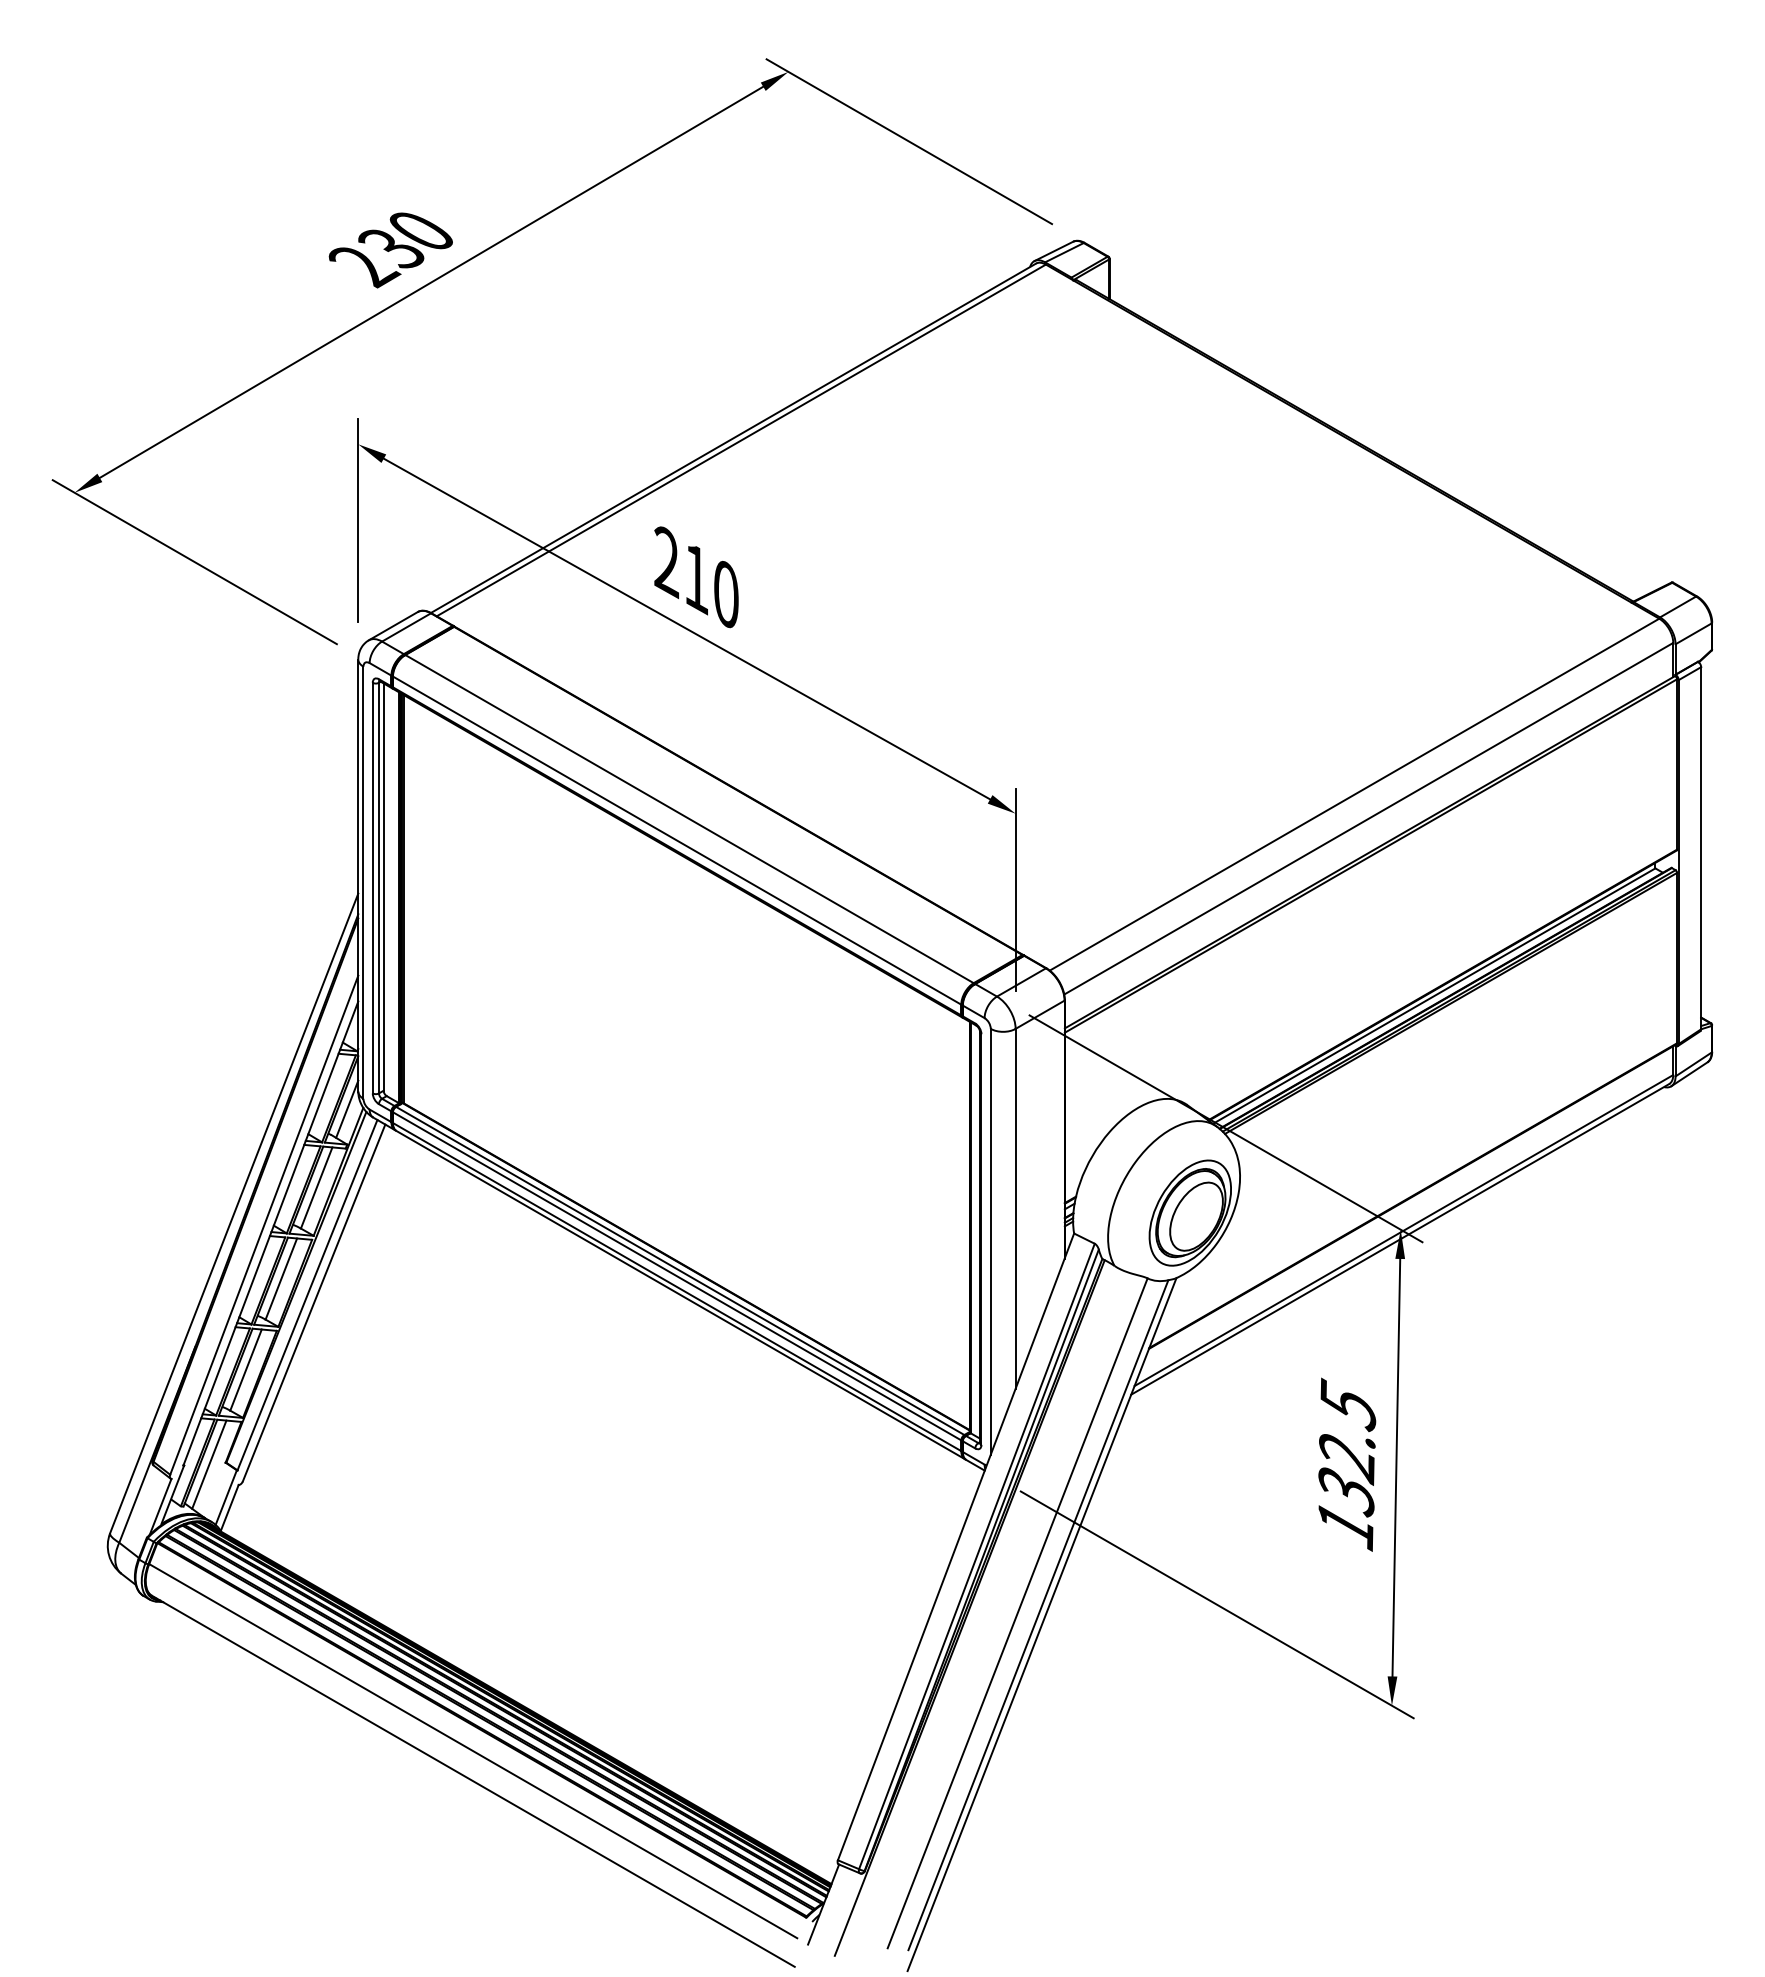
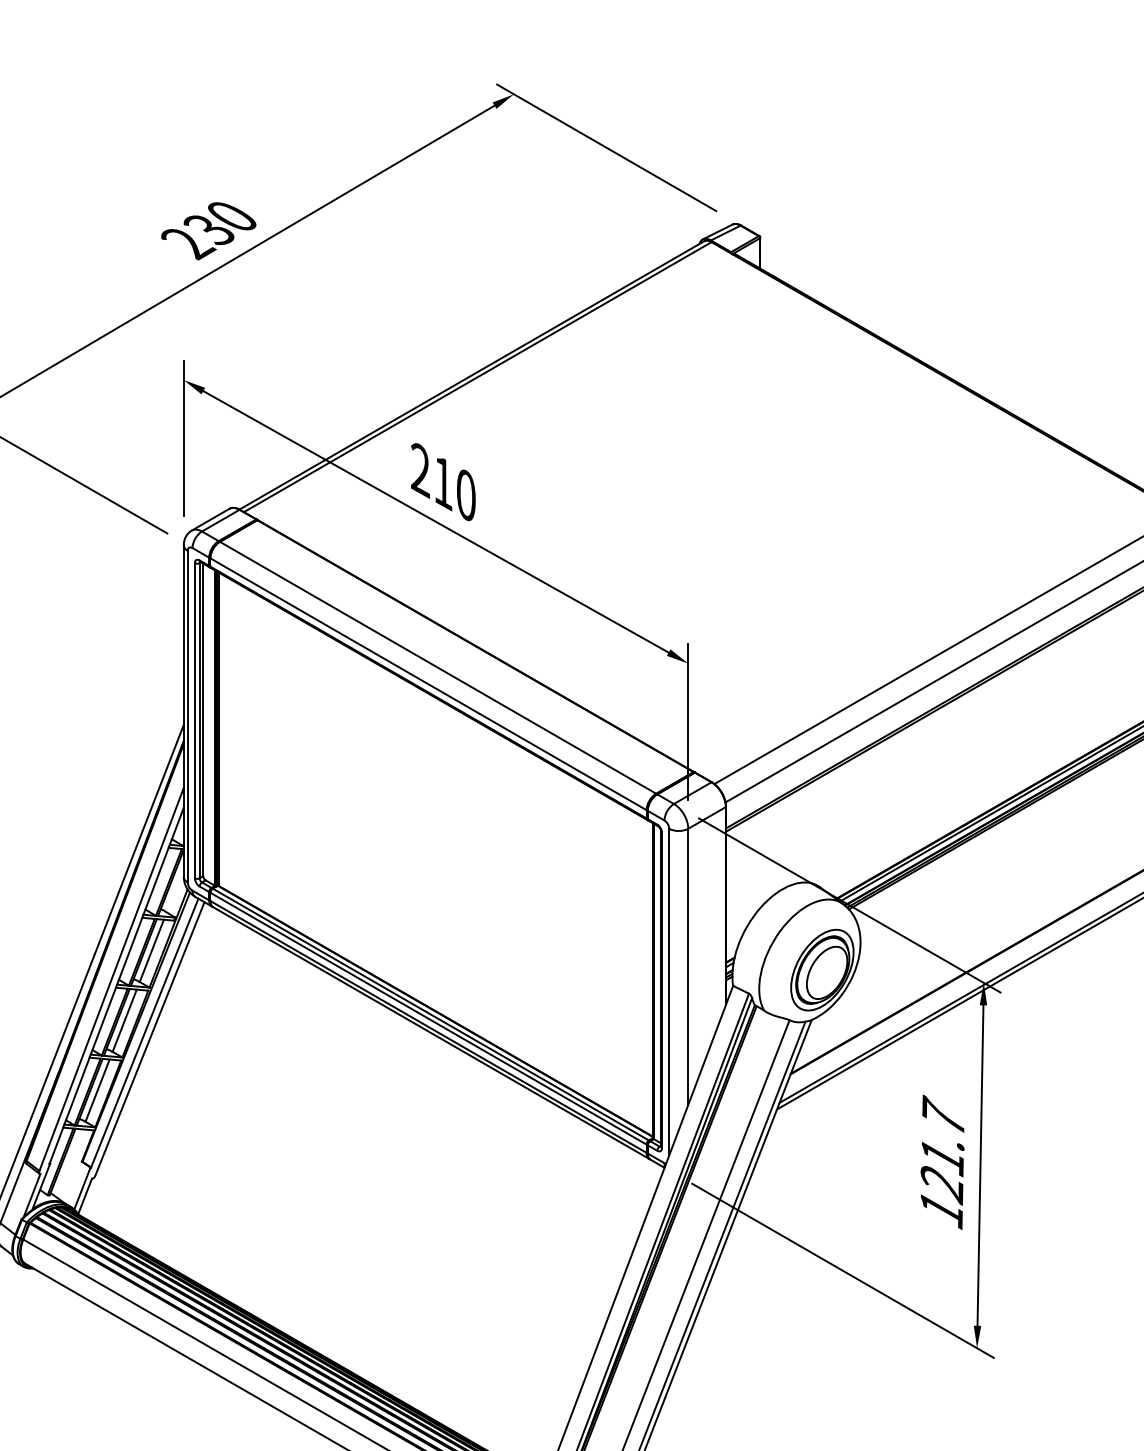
line: (347, 1108) -> (175, 889), removed
text: (1347, 1447) -> (942, 1150), 132.5 -> 121.7
line: (209, 1464) -> (69, 1163), removed

